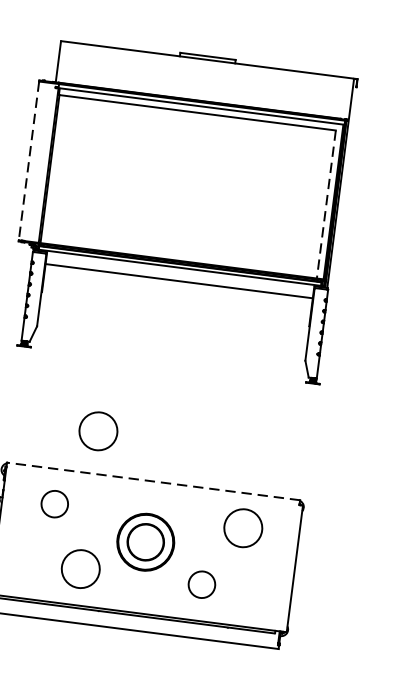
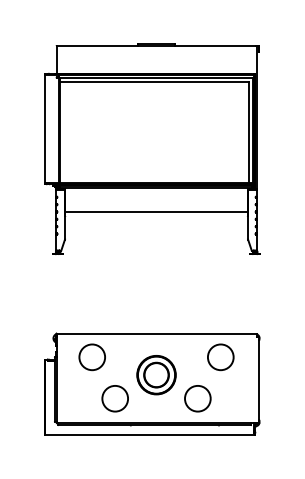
line: (29, 161) -> (45, 129), dashed -> solid
line: (325, 205) -> (248, 133), dashed -> solid
line: (179, 280) -> (156, 211), moved
circle: (97, 430) -> (114, 304), removed
line: (153, 481) -> (156, 333), dashed -> solid
circle: (53, 504) -> (91, 357), size x1.43
circle: (201, 584) -> (197, 398), size x1.43

